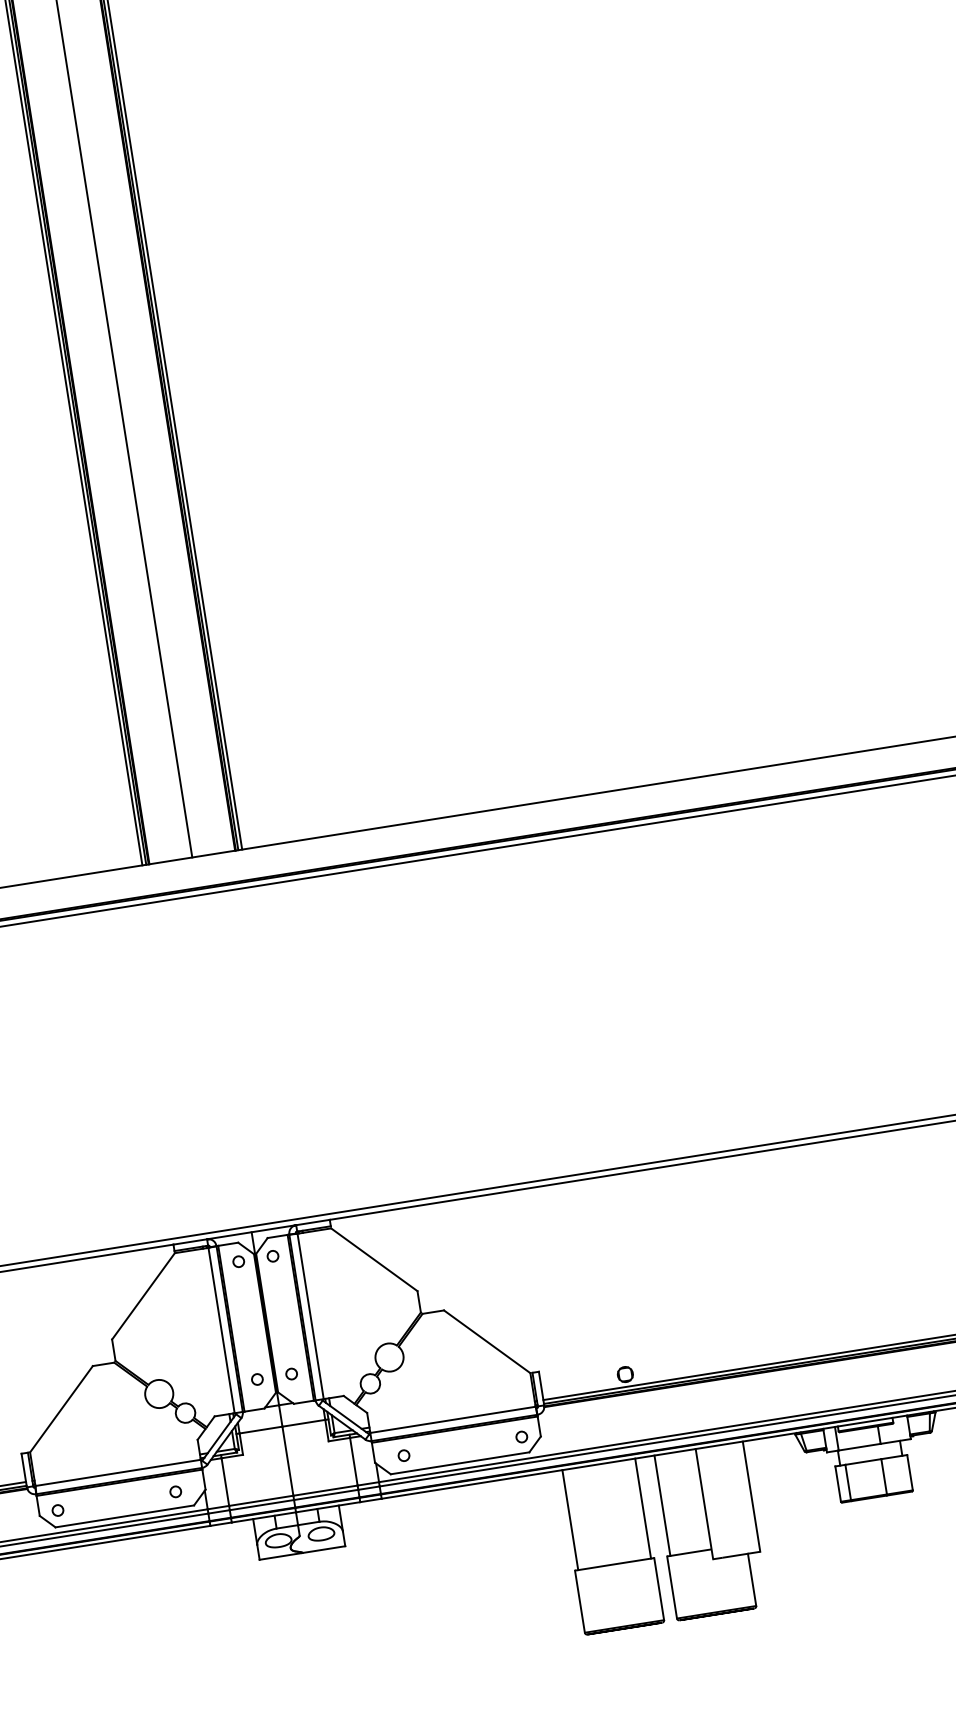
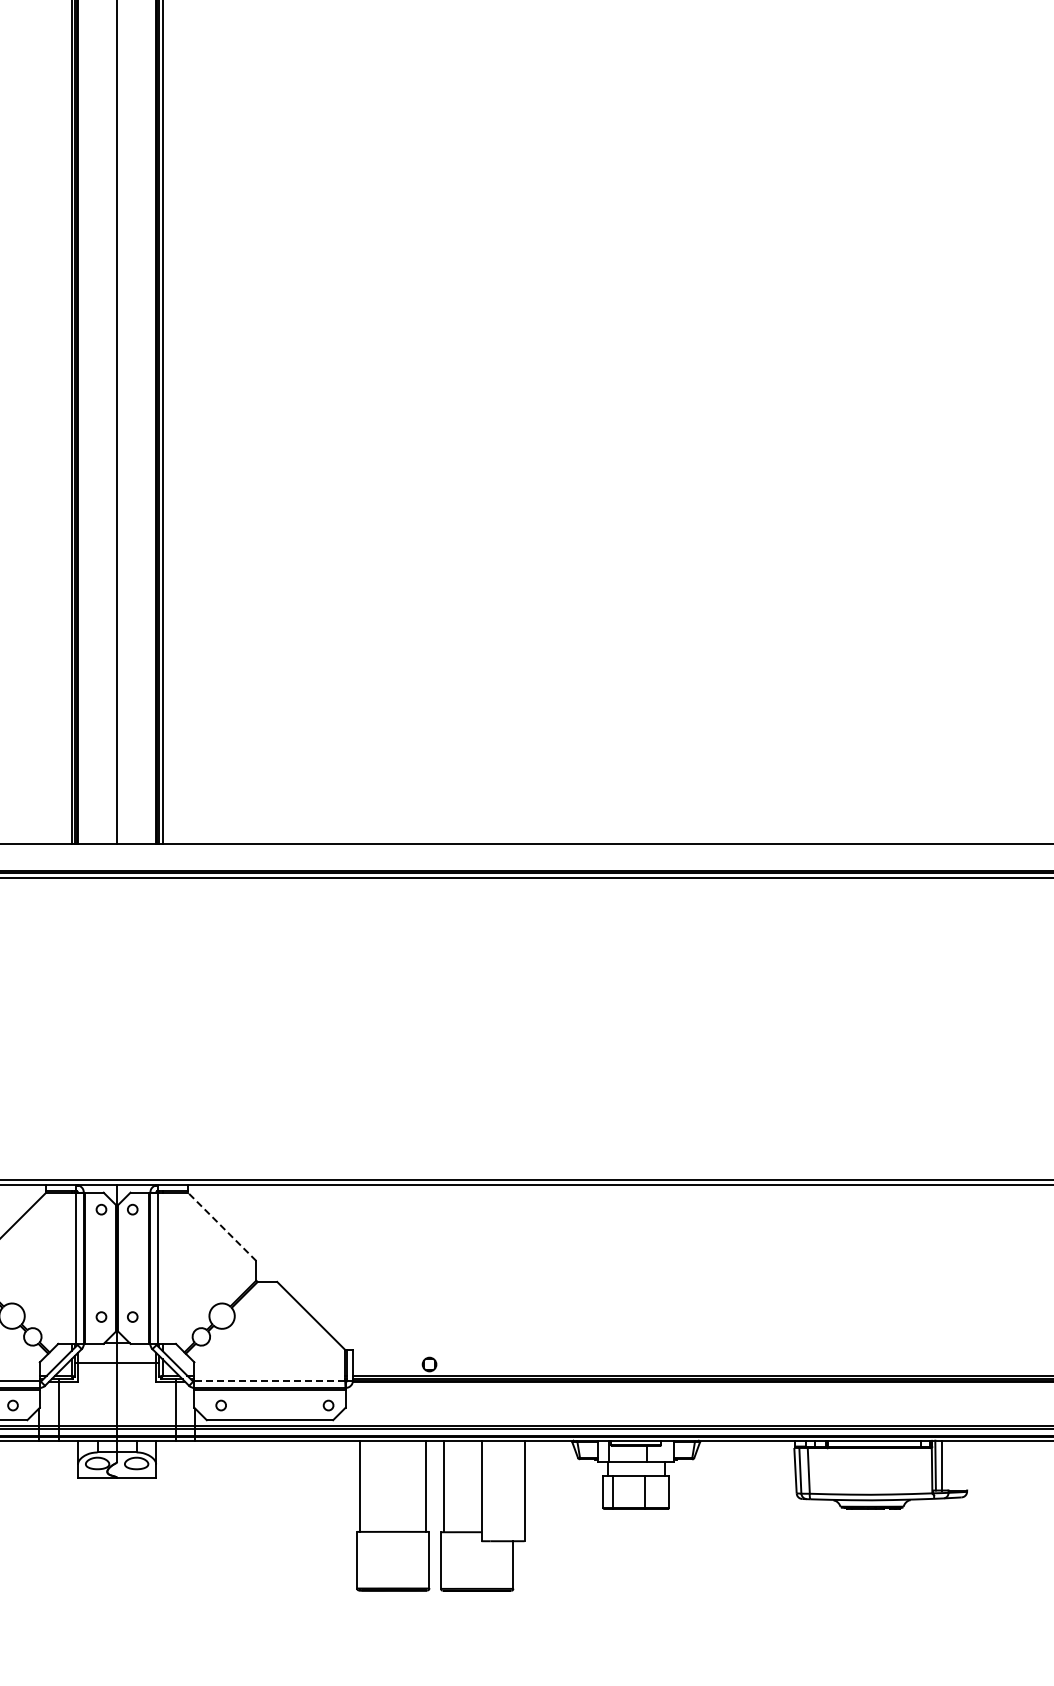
line: (374, 1259) -> (222, 1226), solid -> dashed
line: (452, 1419) -> (269, 1380), solid -> dashed

